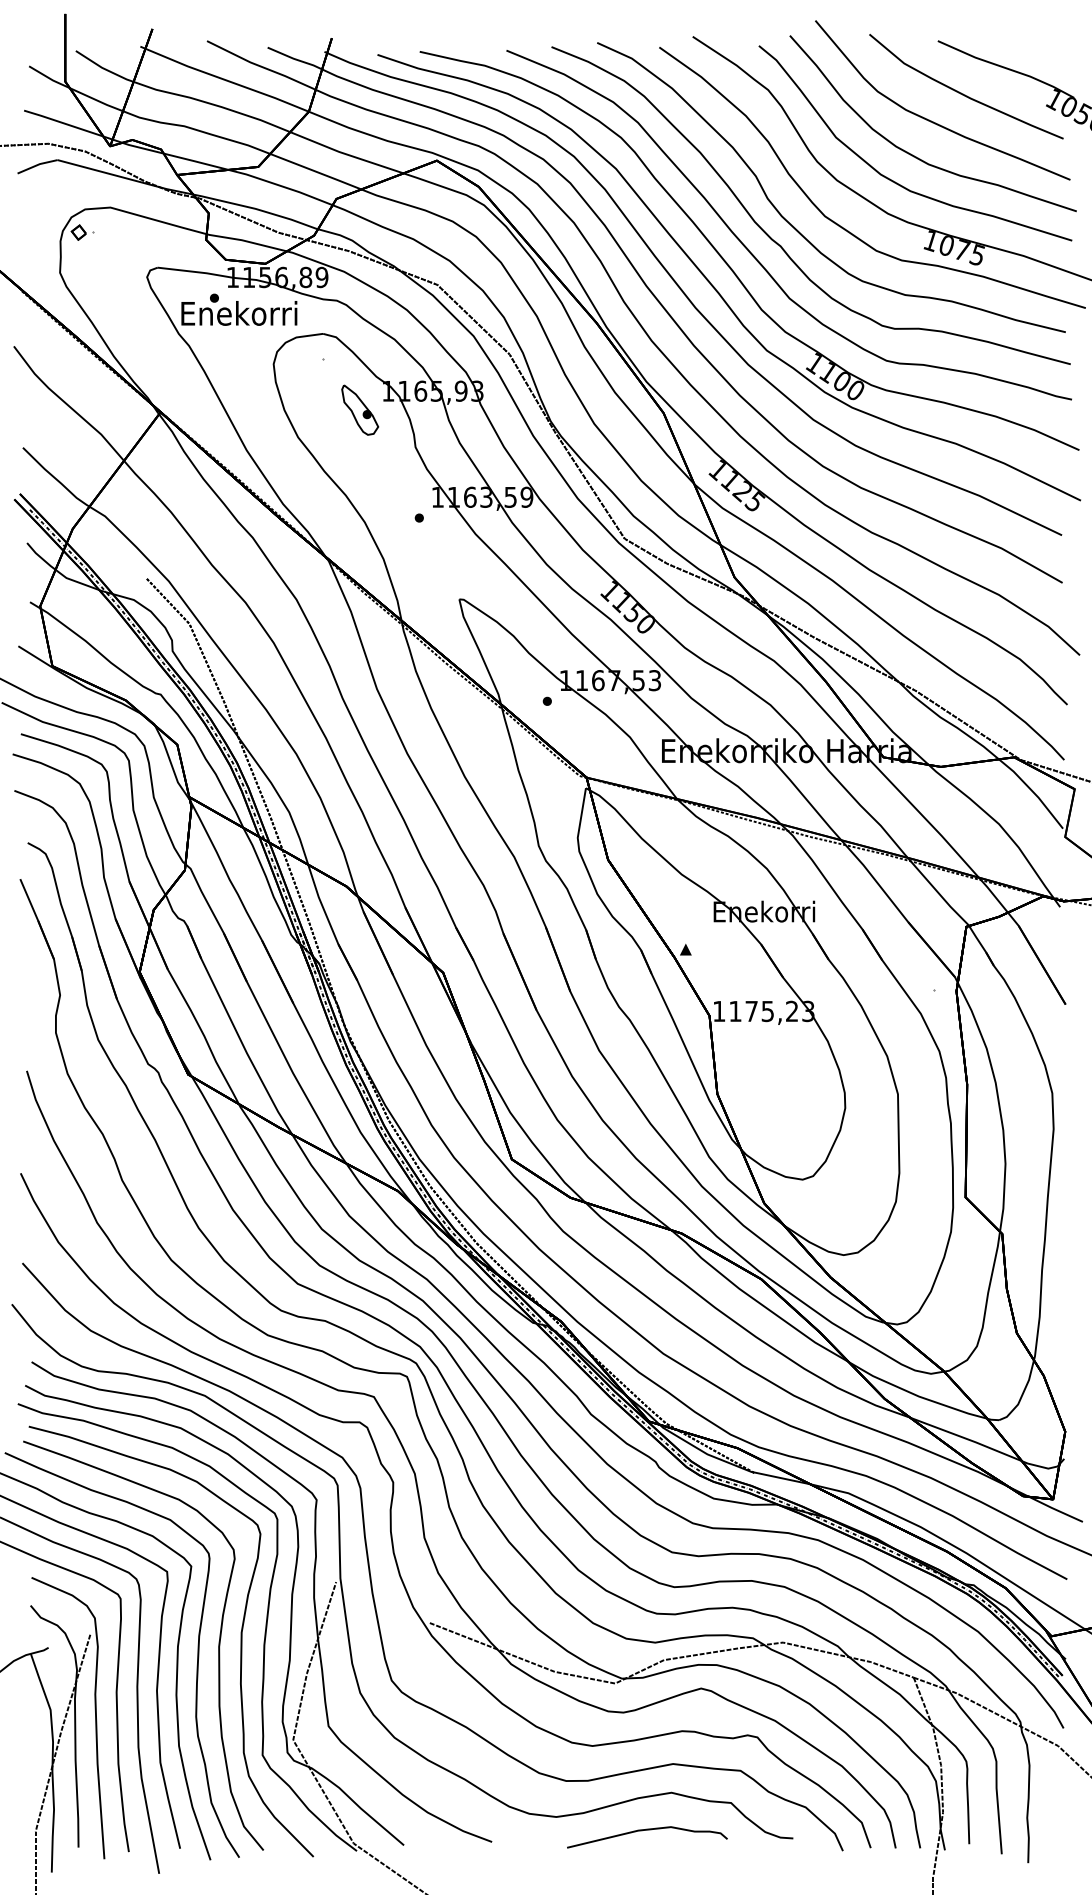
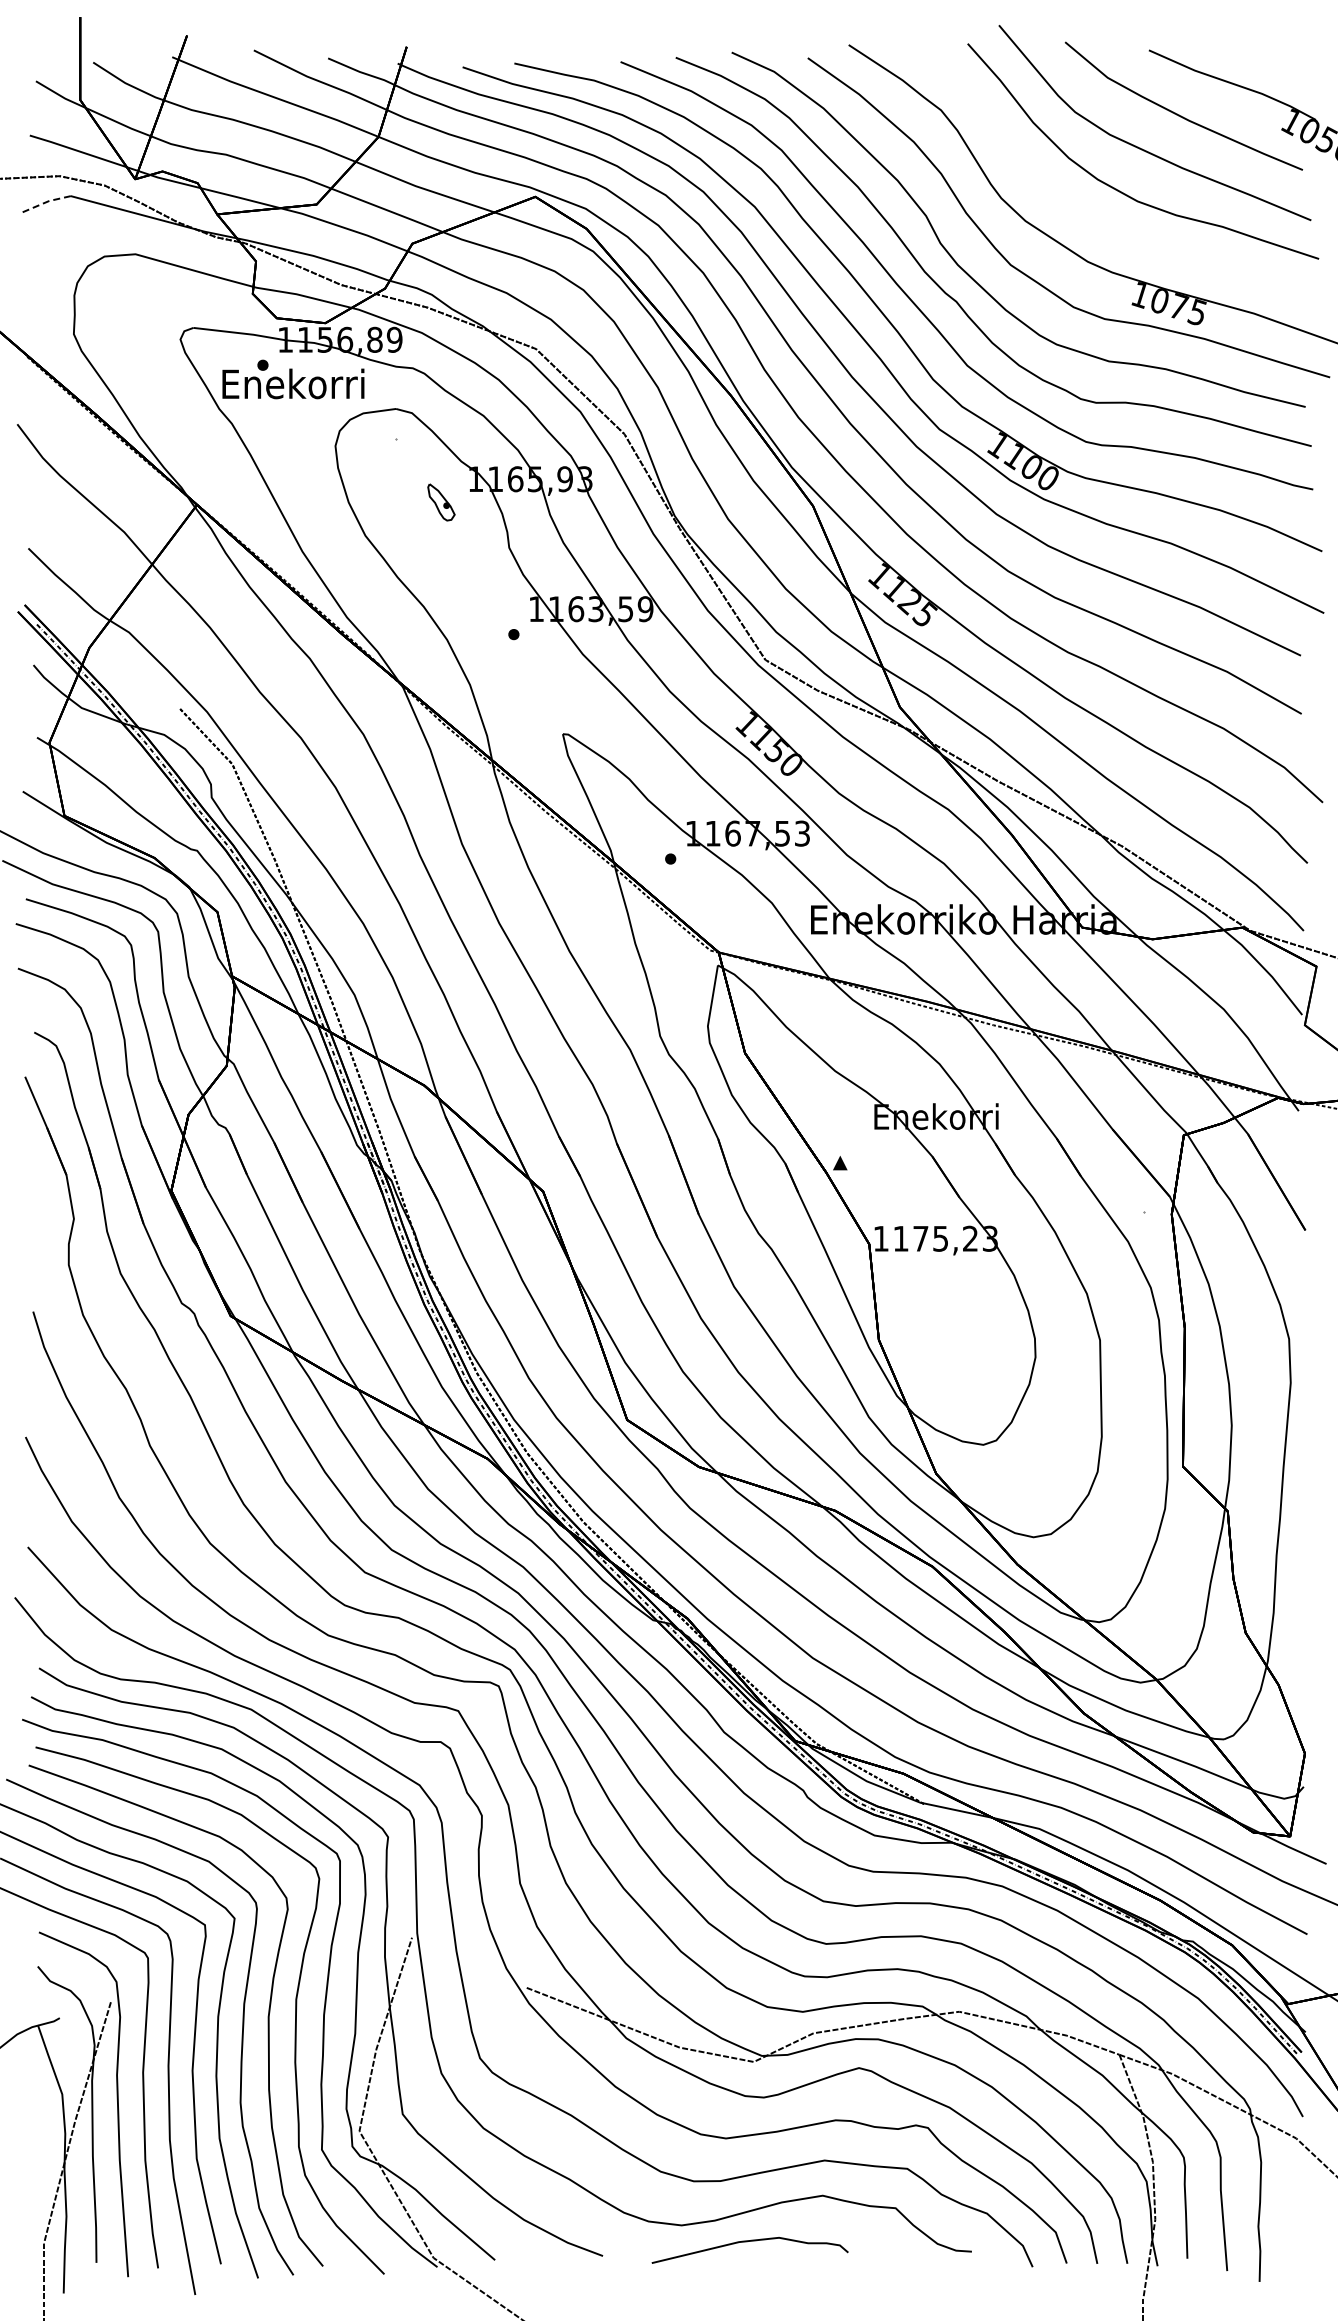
line: (37, 165) -> (46, 202), solid -> dashed
curve: (892, 179) -> (1093, 220), removed
part: (82, 232) -> (101, 284), removed
part: (360, 410) -> (441, 502), size x0.6
curve: (645, 1830) -> (747, 2242), moved

